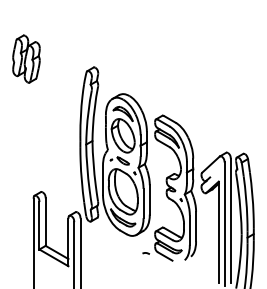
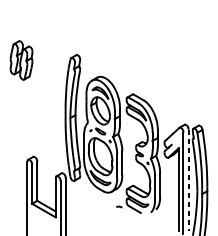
part: (26, 58) -> (21, 59), moved
line: (230, 220) -> (188, 180), solid -> dashed

